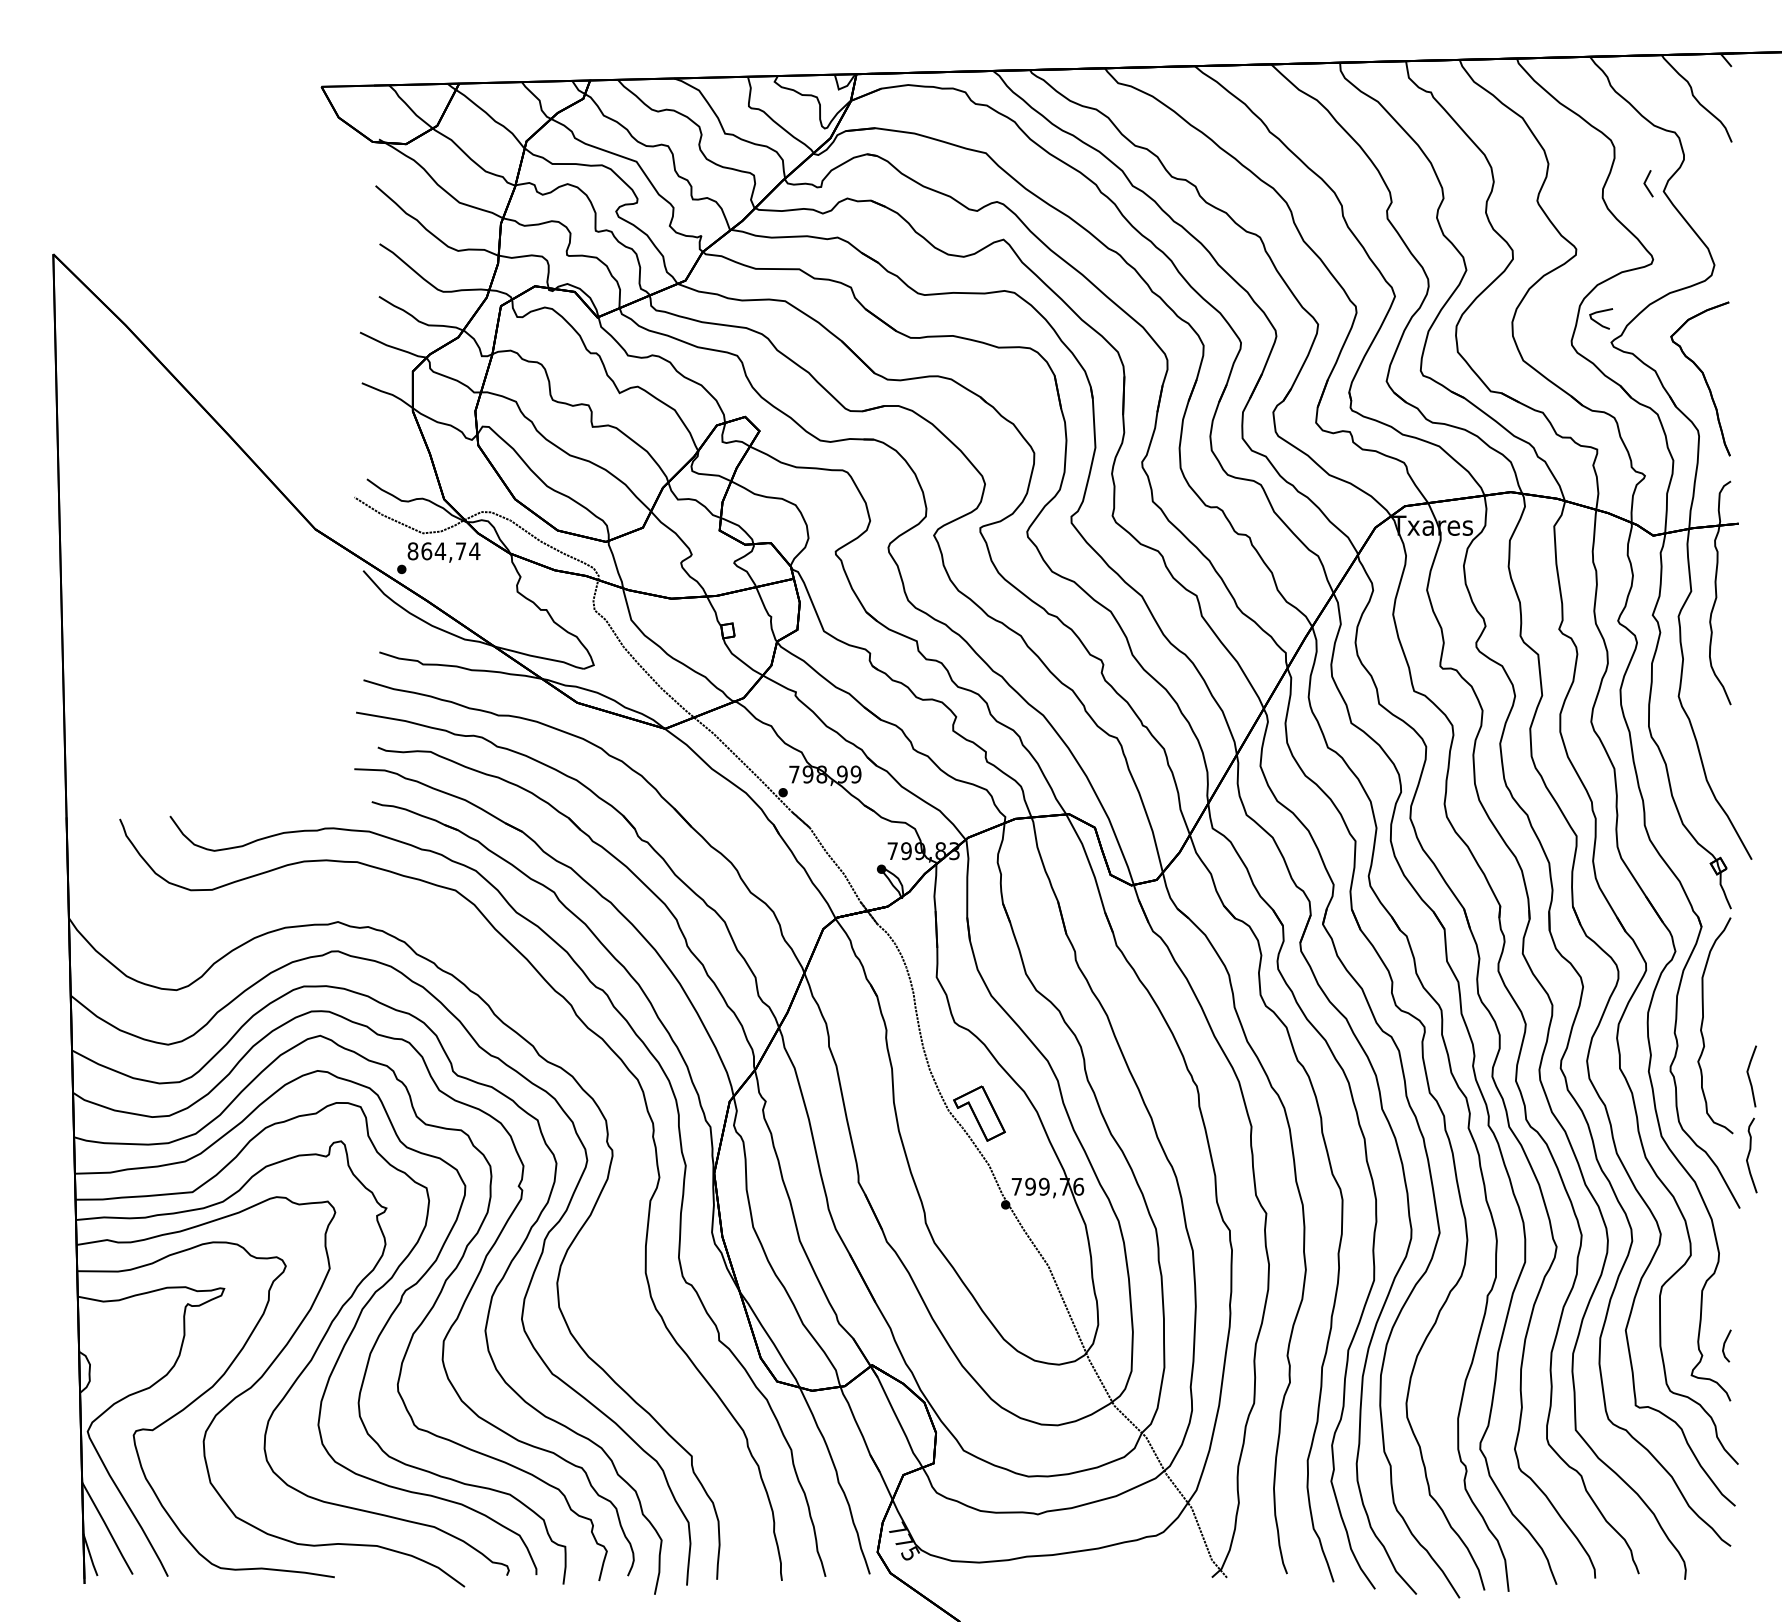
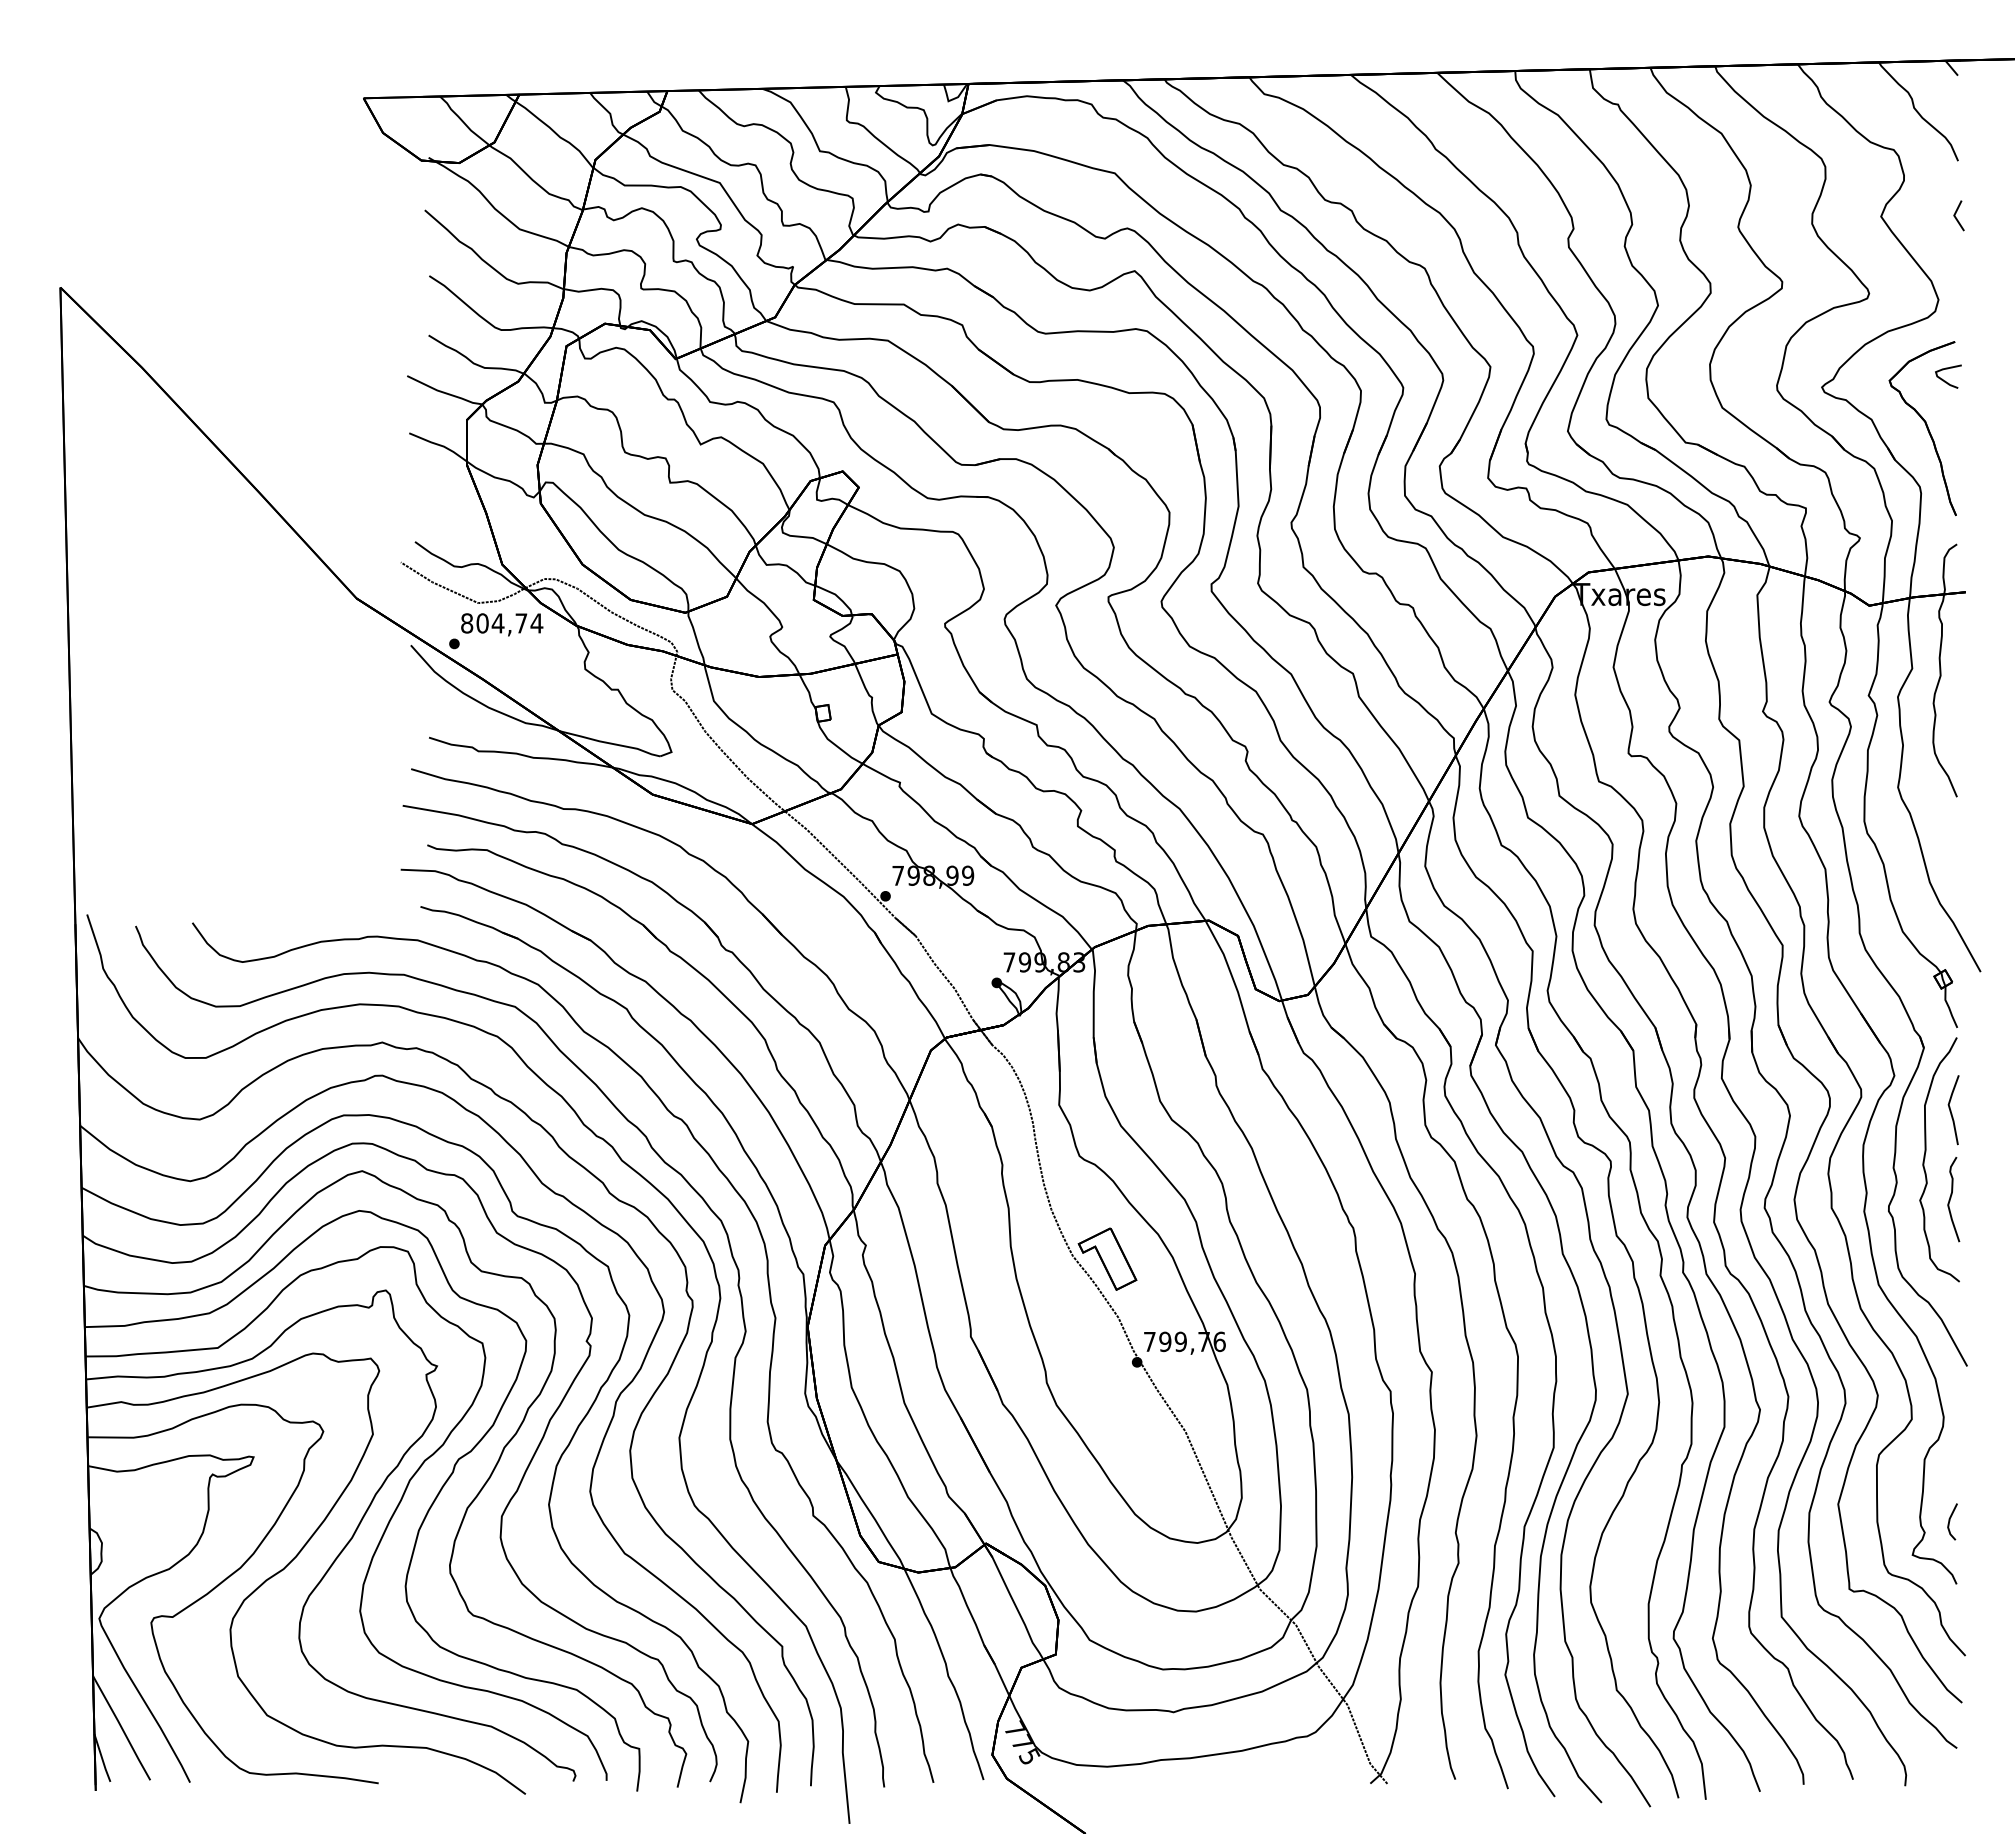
line: (1646, 181) -> (1956, 213), moved
curve: (1598, 322) -> (1945, 380), moved
text: (426, 551) -> (482, 623), 864,74 -> 804,74
part: (1751, 1119) -> (1953, 1158), moved
part: (601, 1263) -> (680, 1428), added

